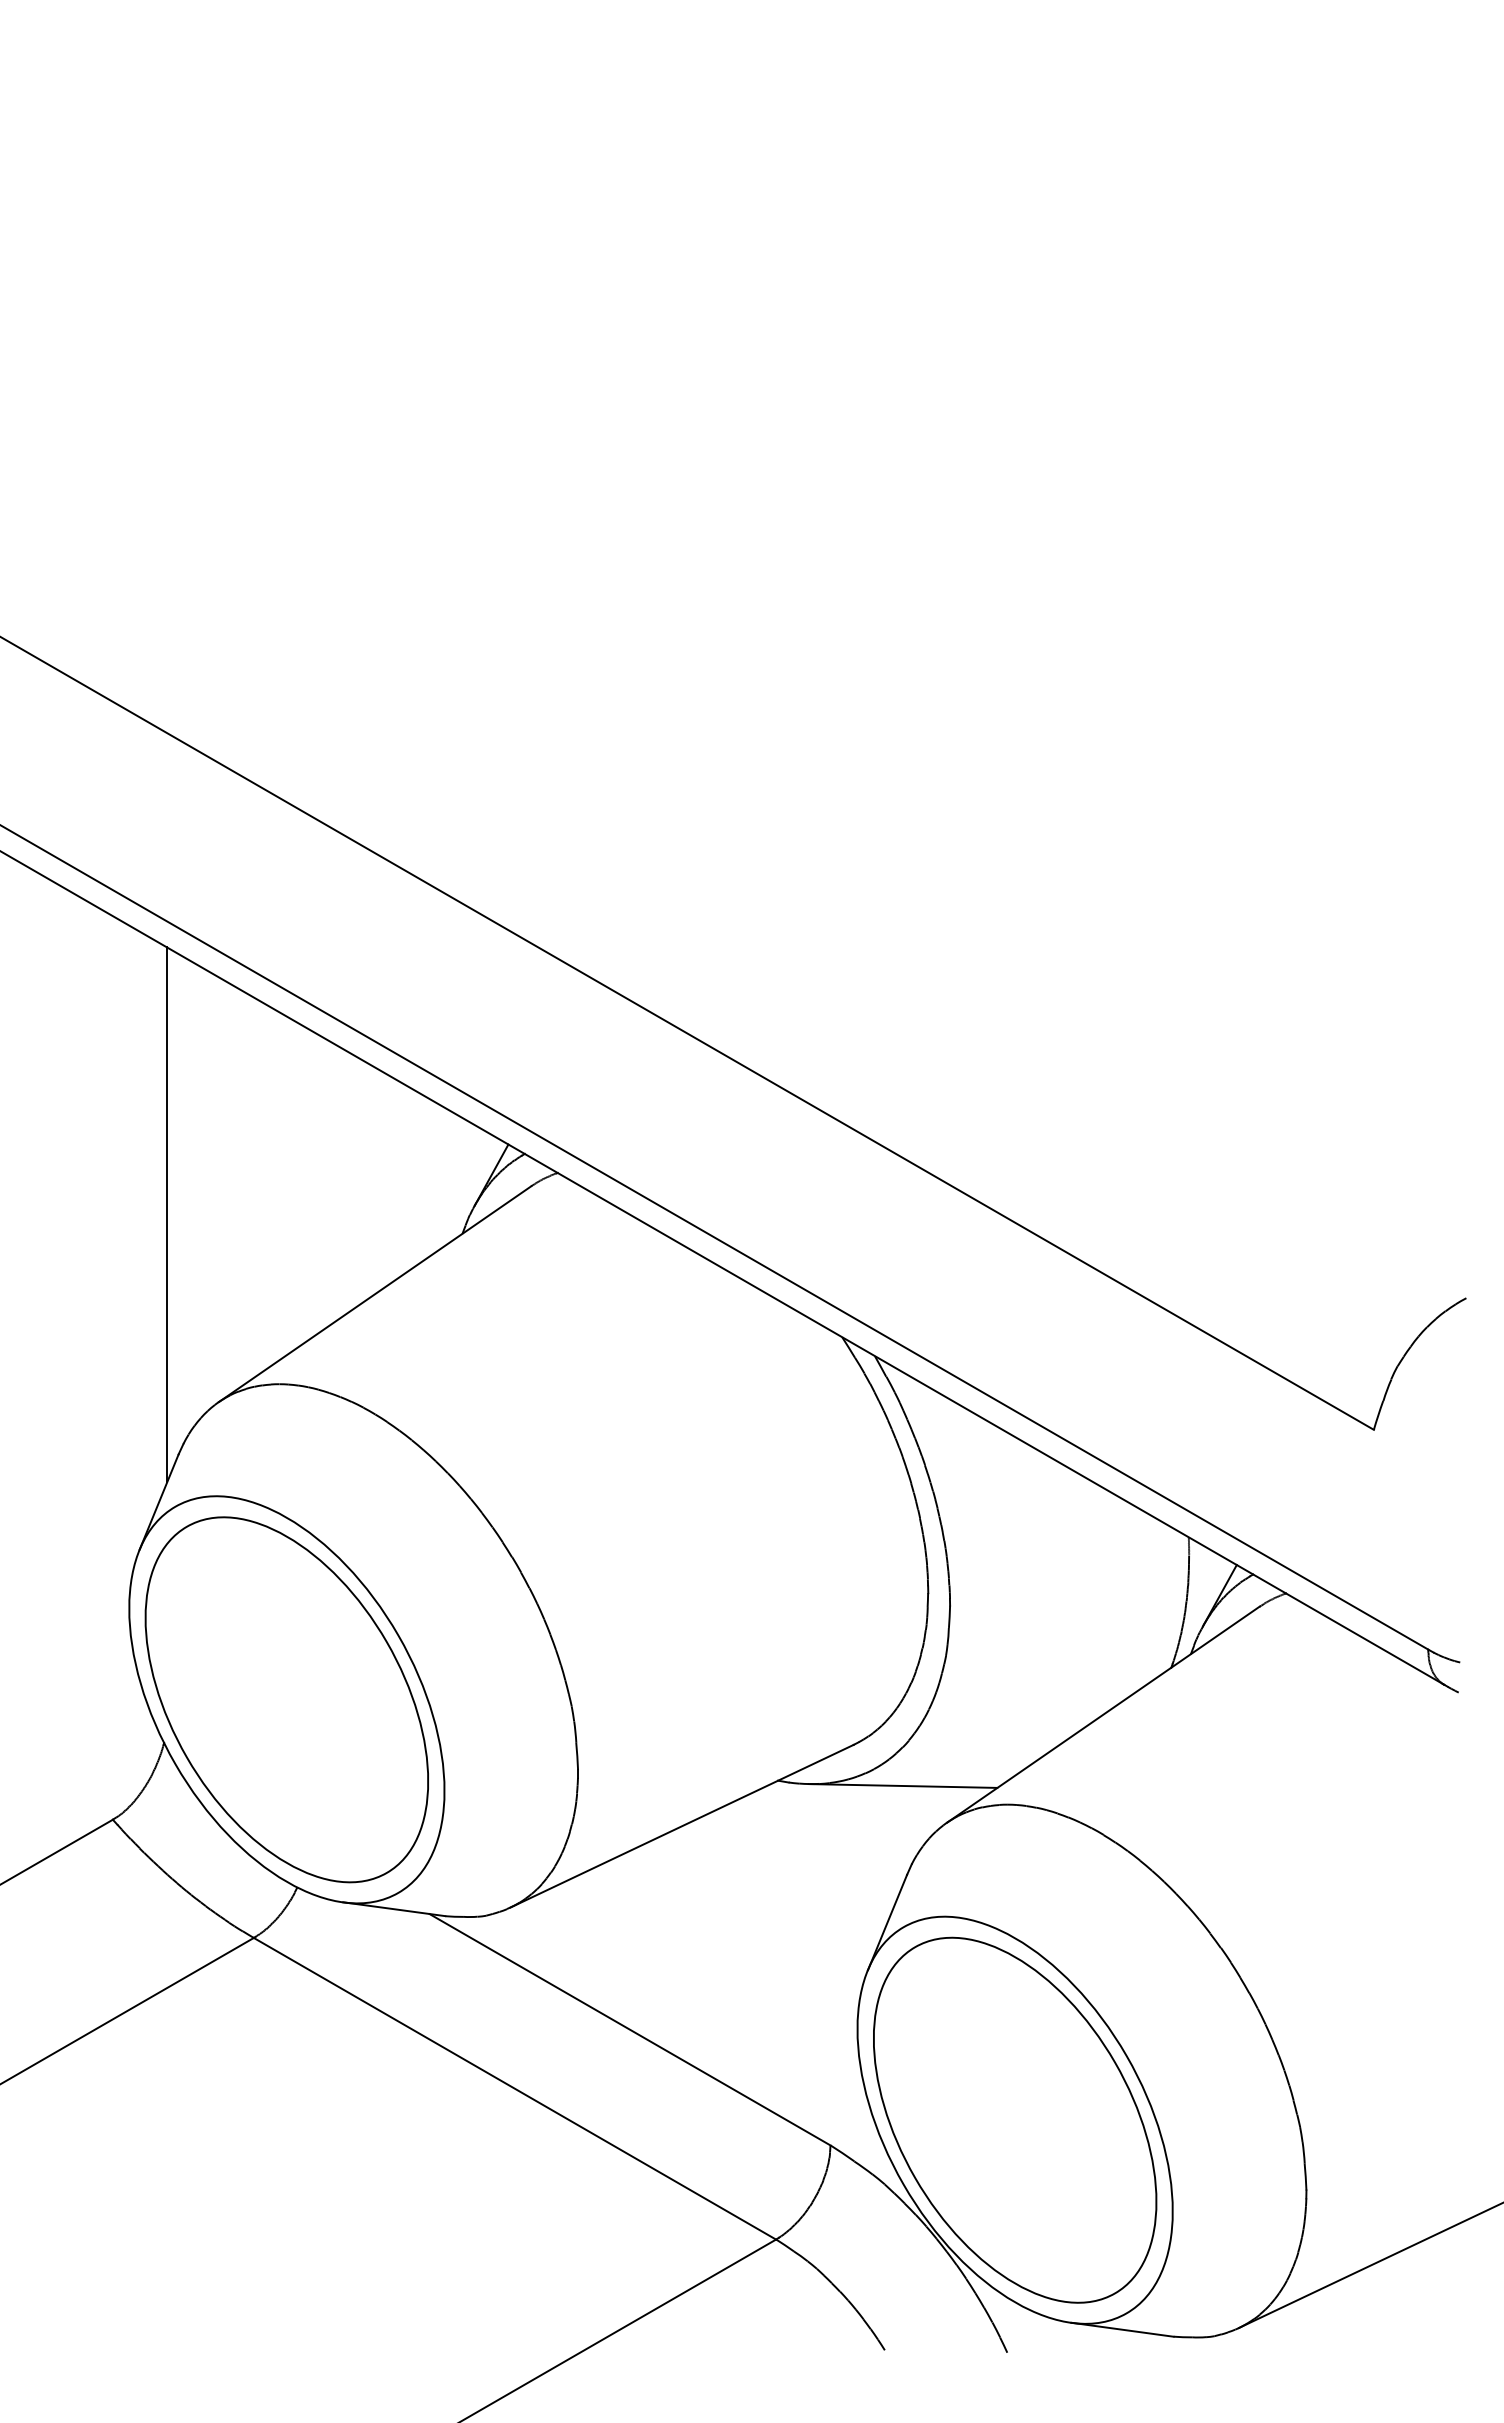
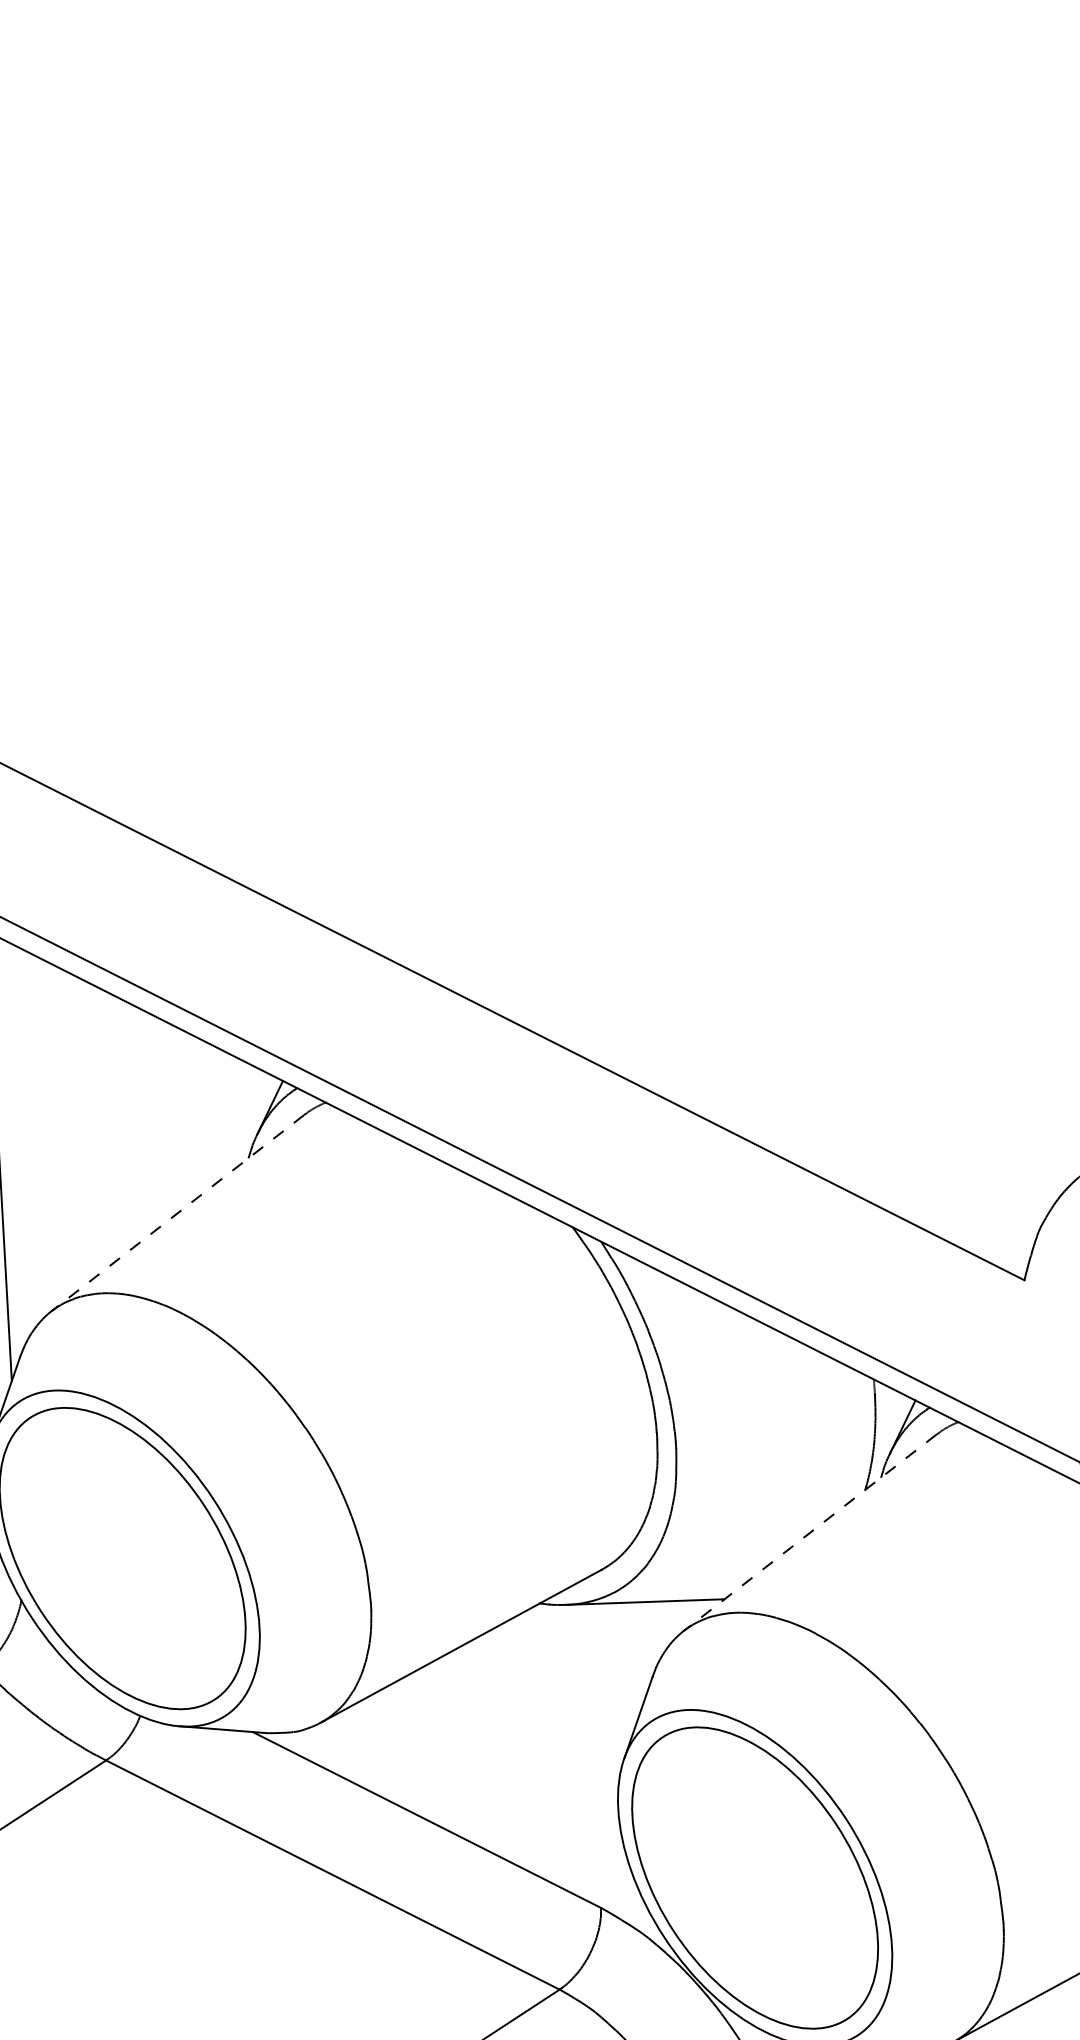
line: (375, 1294) -> (178, 1213), solid -> dashed
line: (1103, 1714) -> (810, 1532), solid -> dashed

